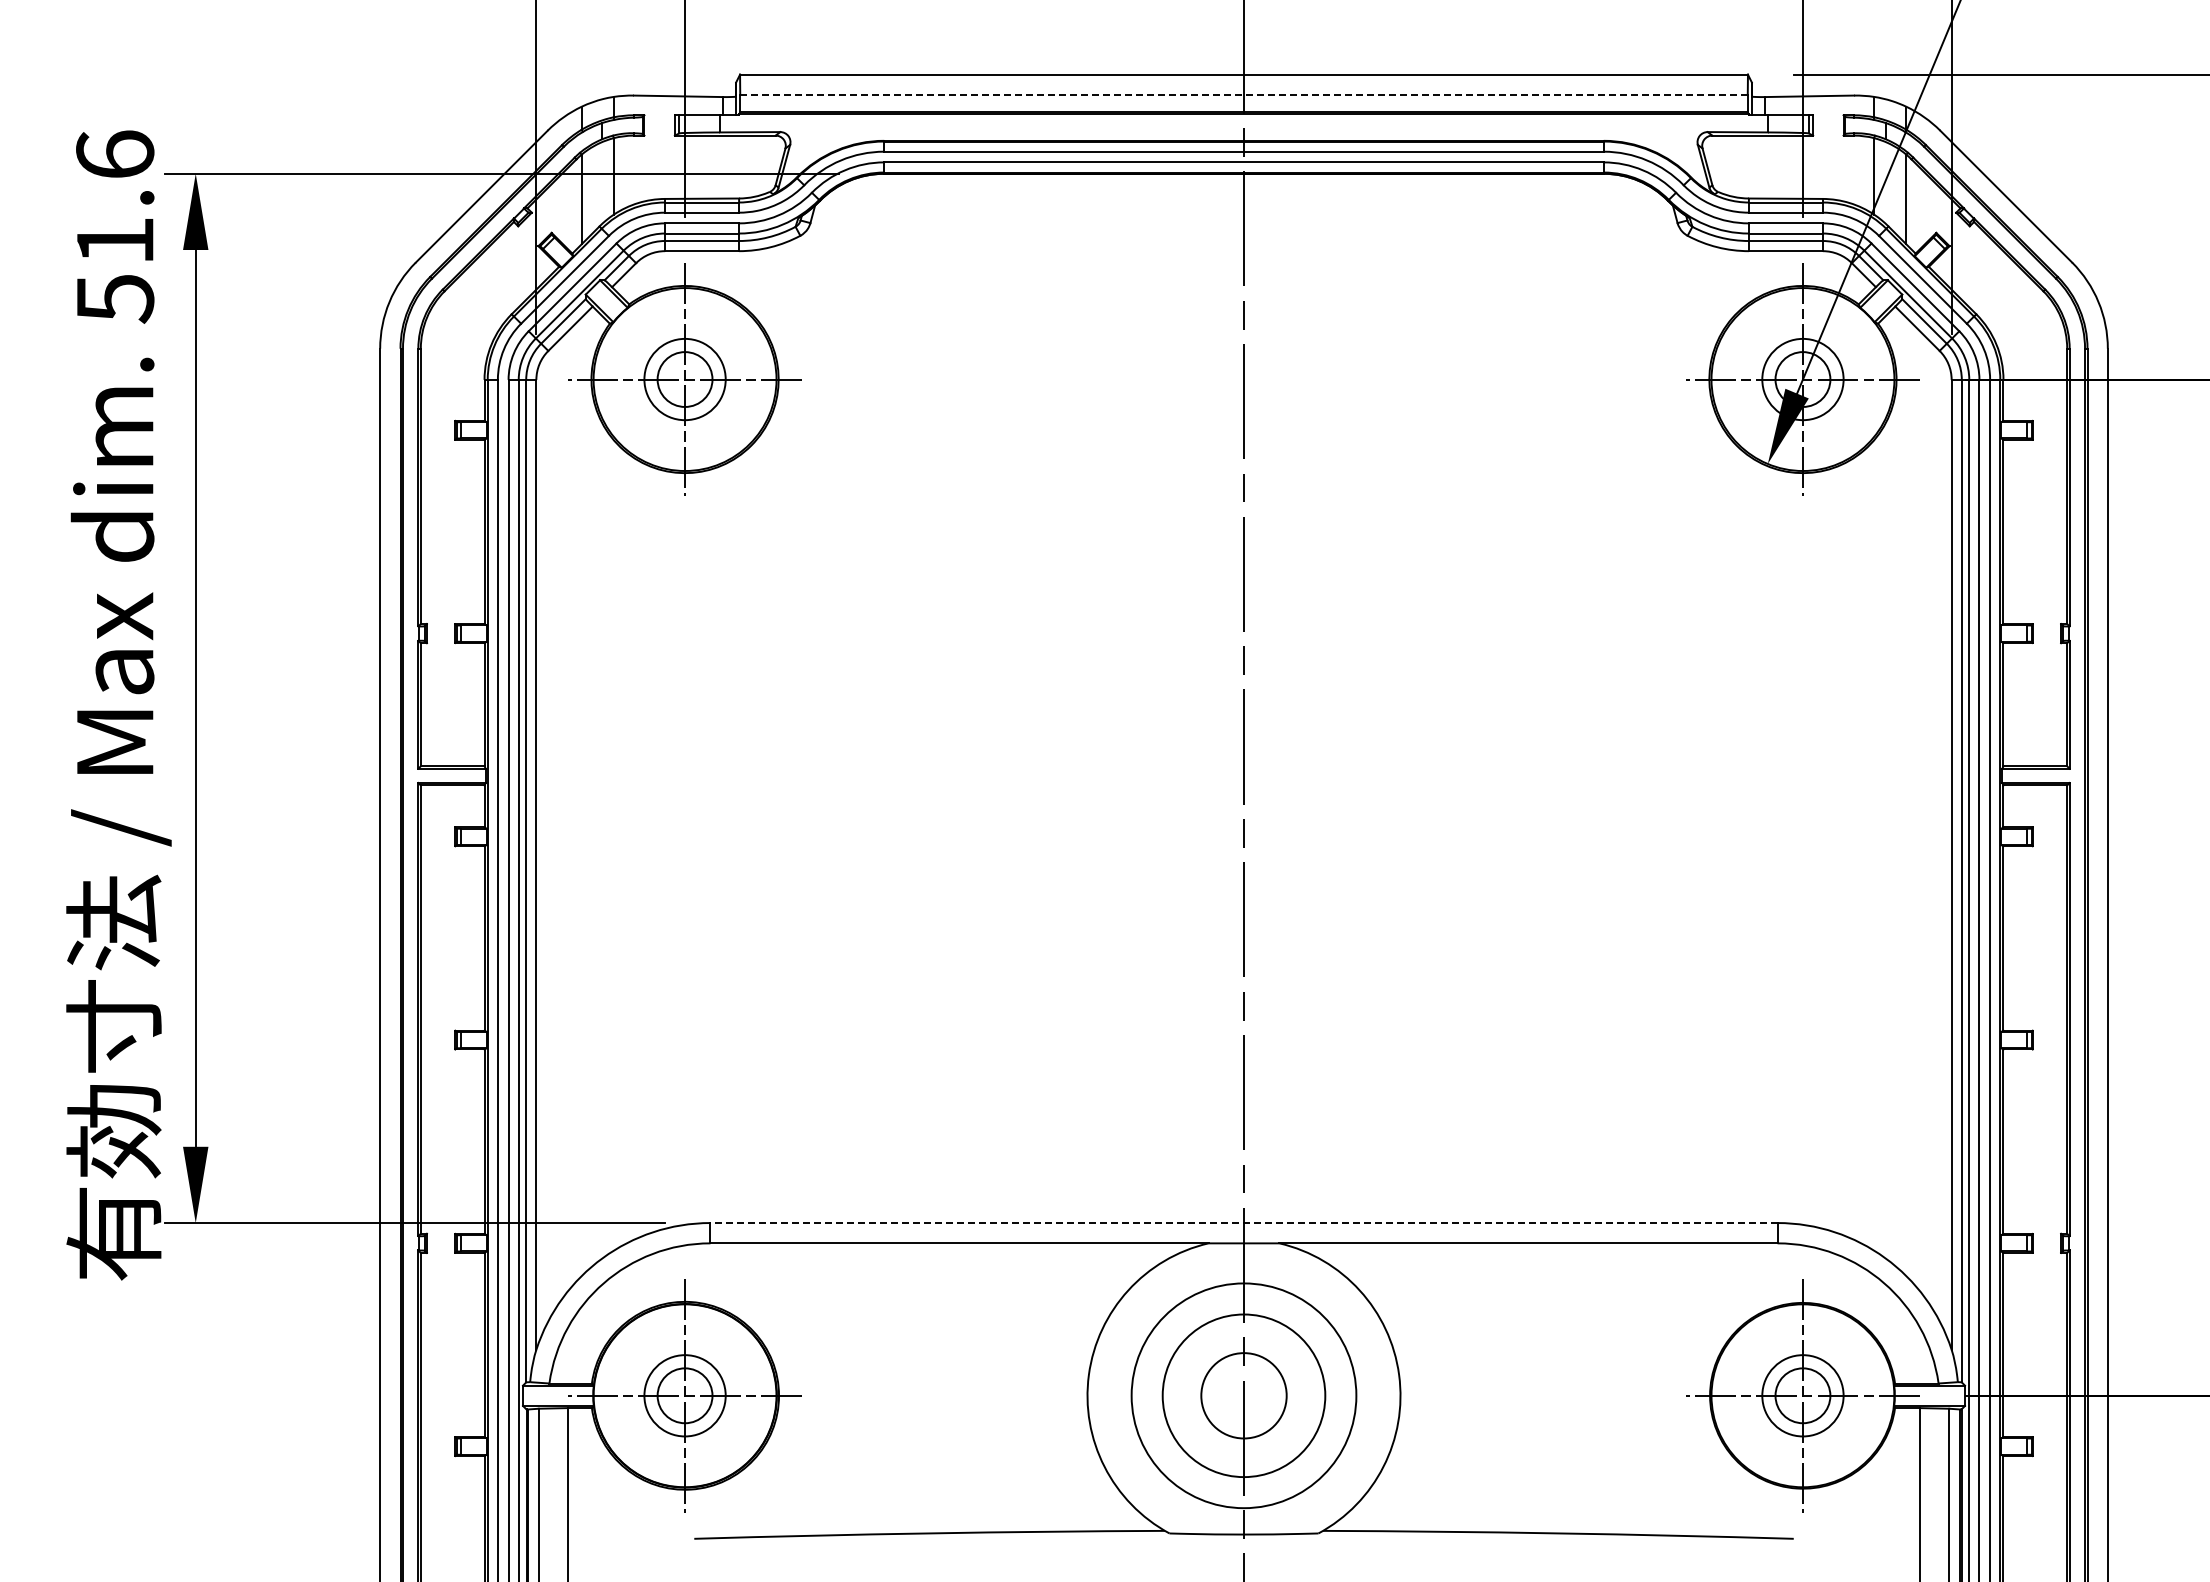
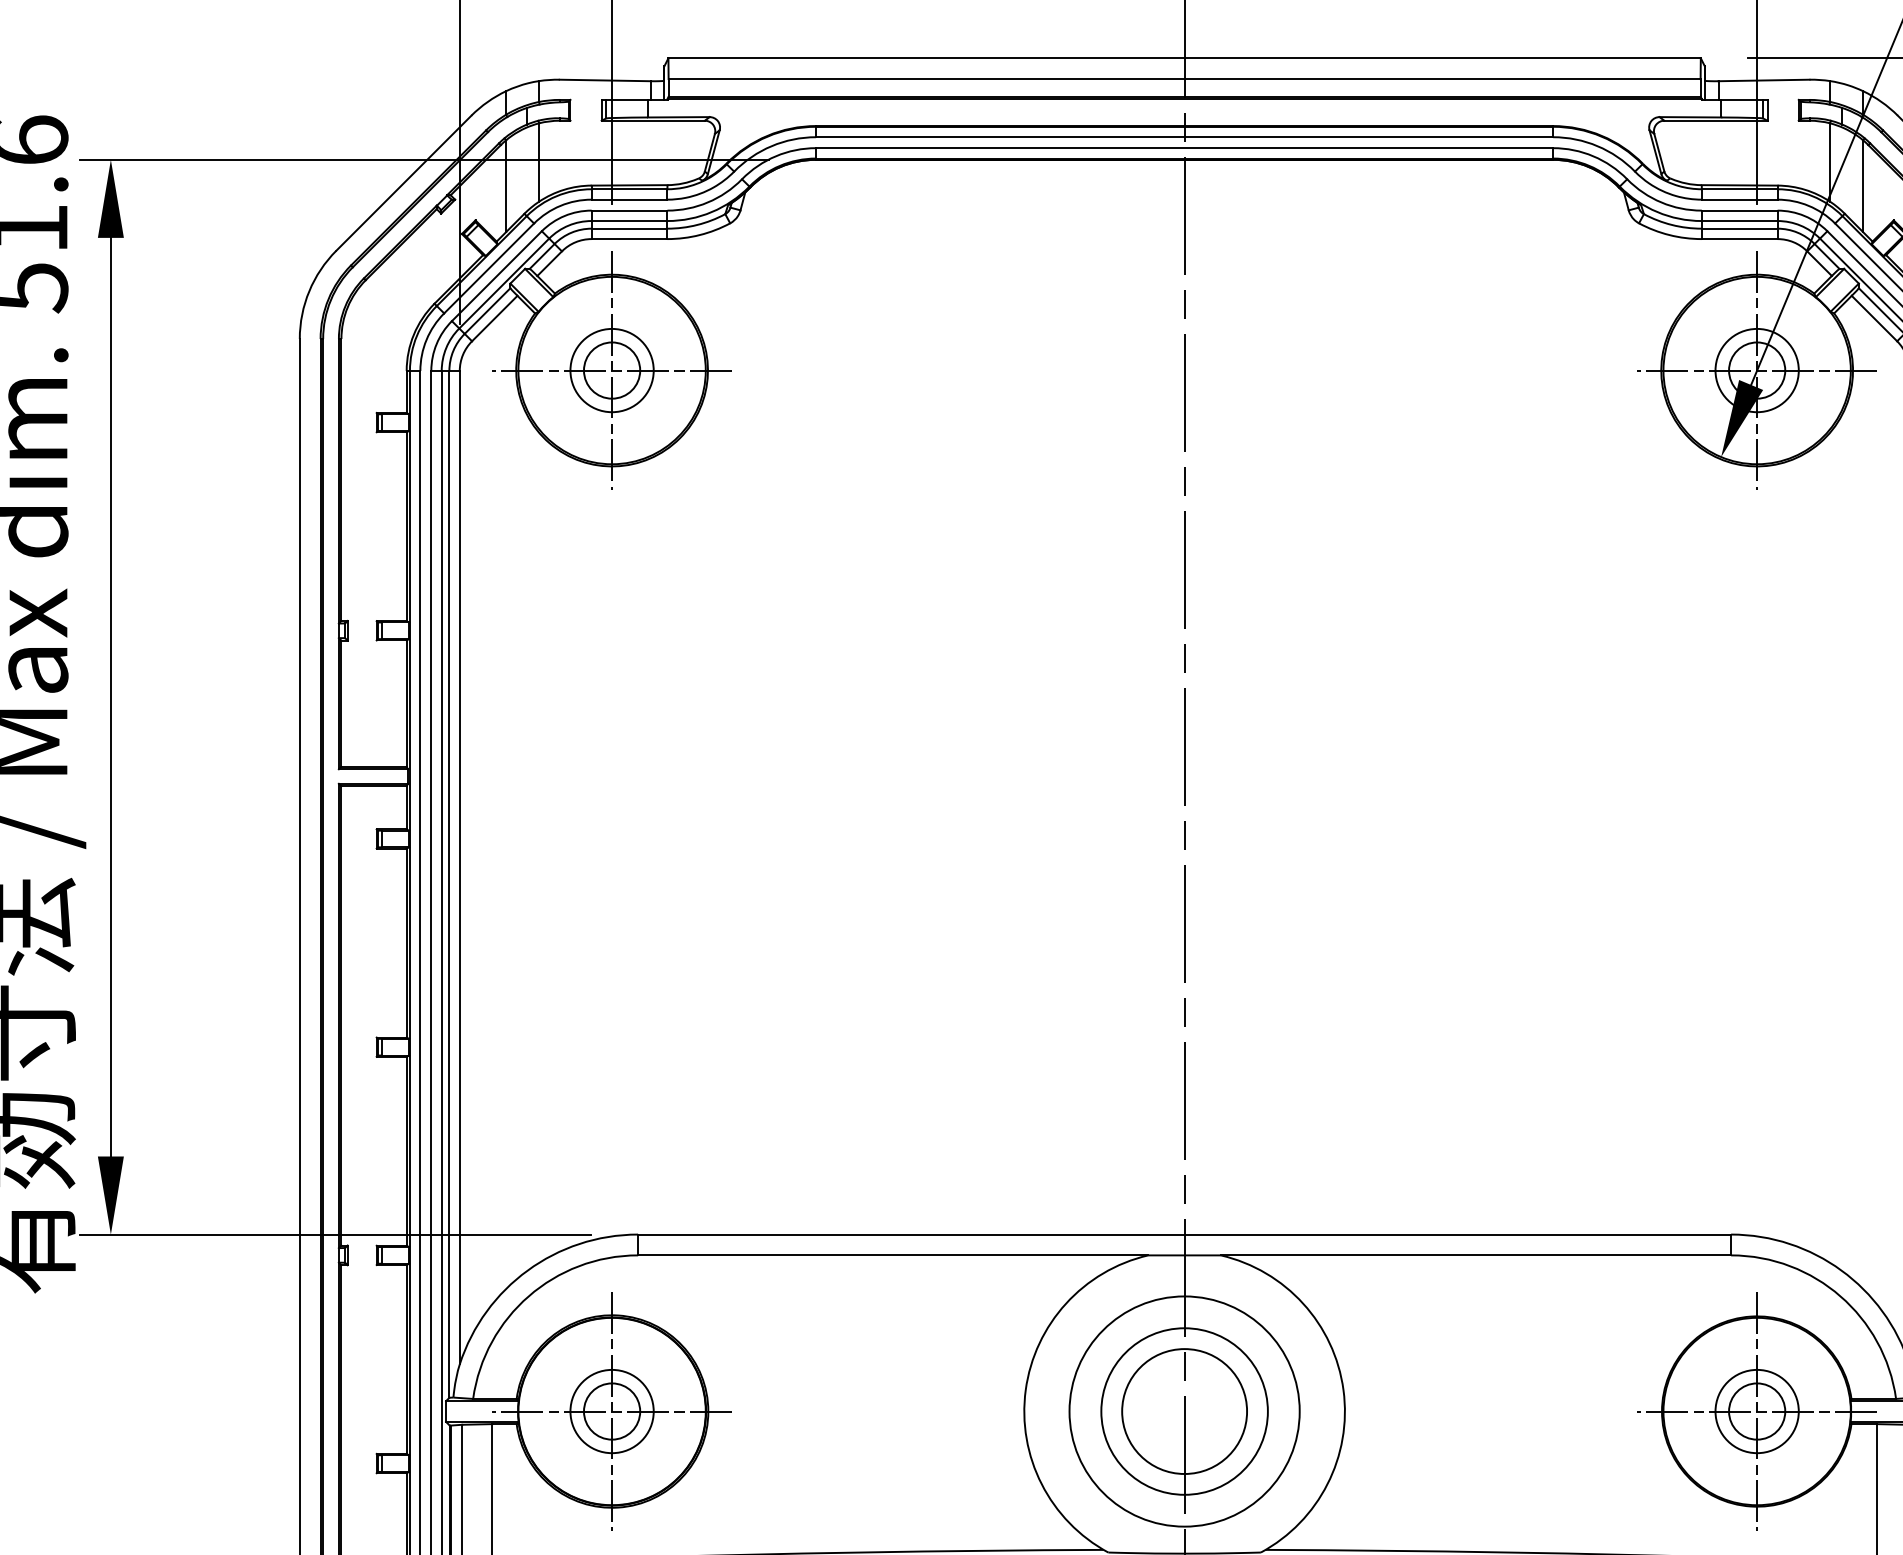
line: (1244, 94) -> (1185, 78), dashed -> solid
line: (1244, 1223) -> (1185, 1235), dashed -> solid
circle: (1243, 1395) -> (1184, 1411), size x1.43

